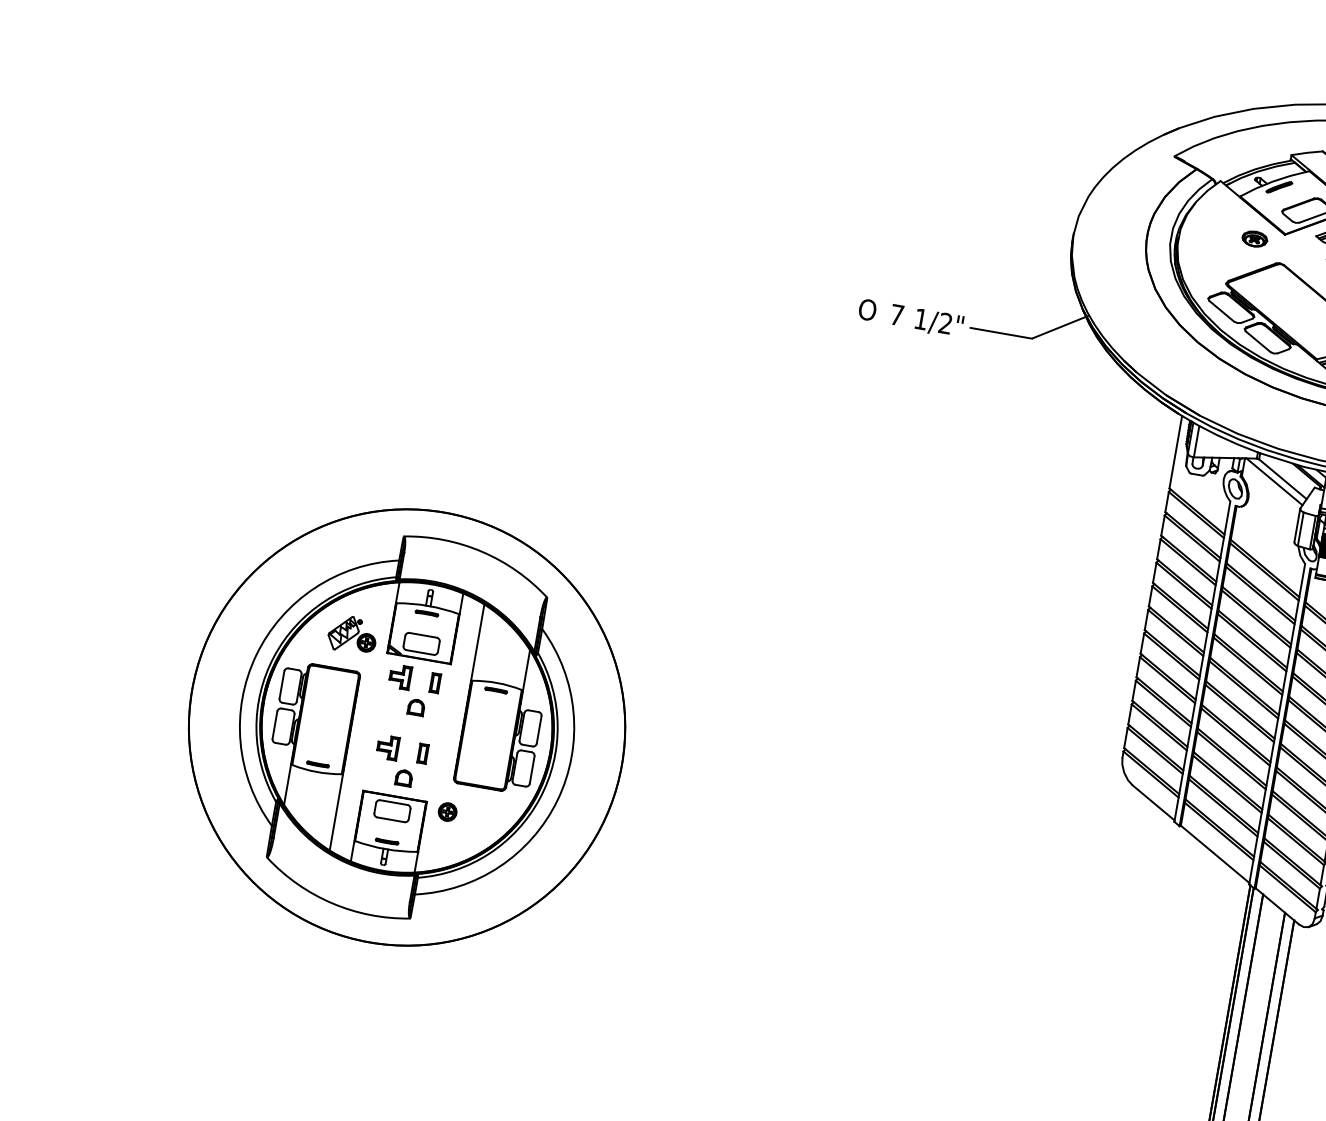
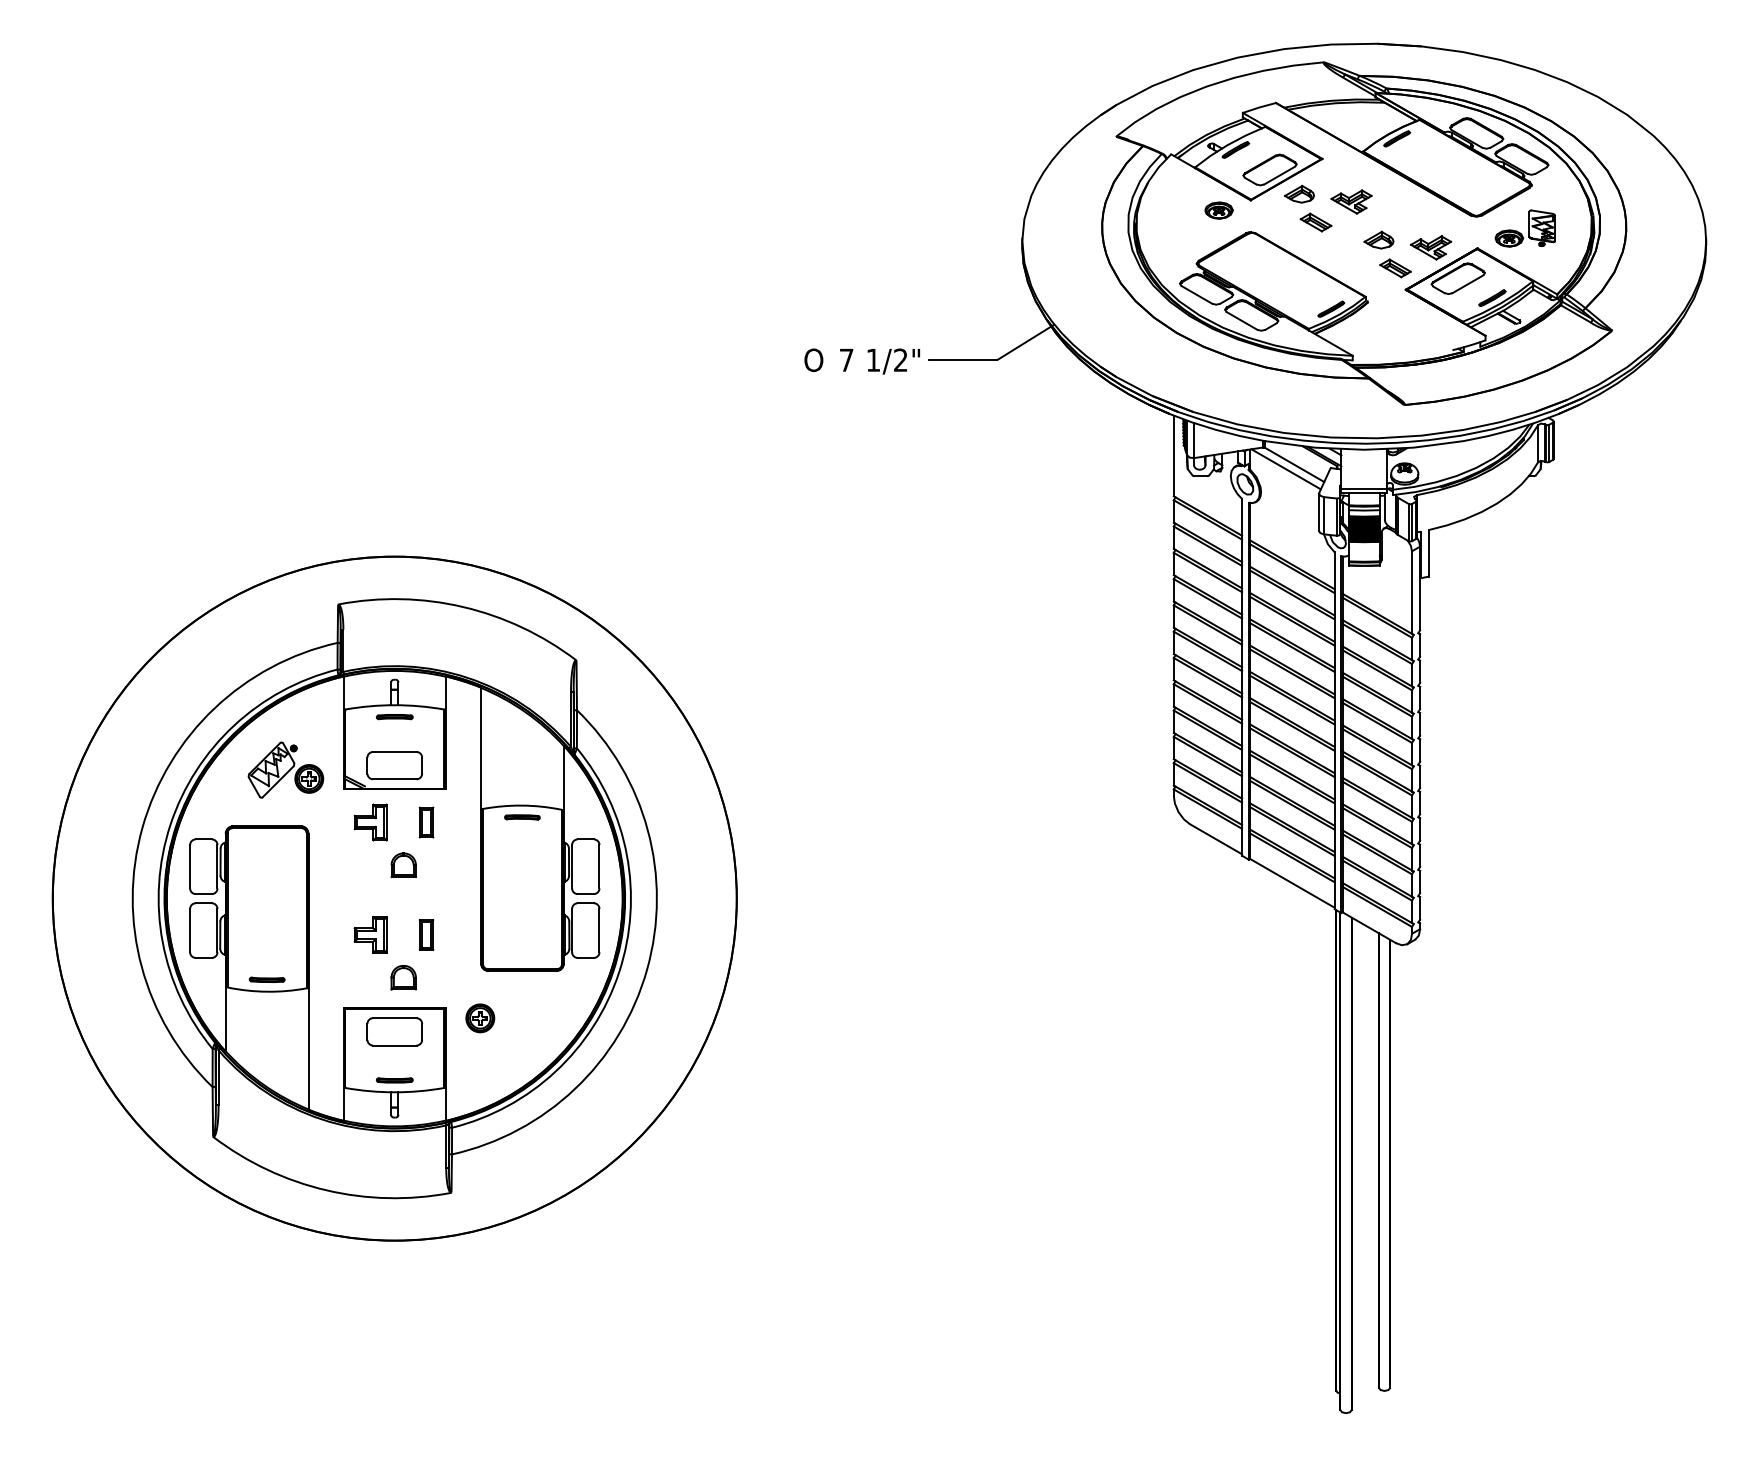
part: (406, 727) -> (394, 898), size x1.43

